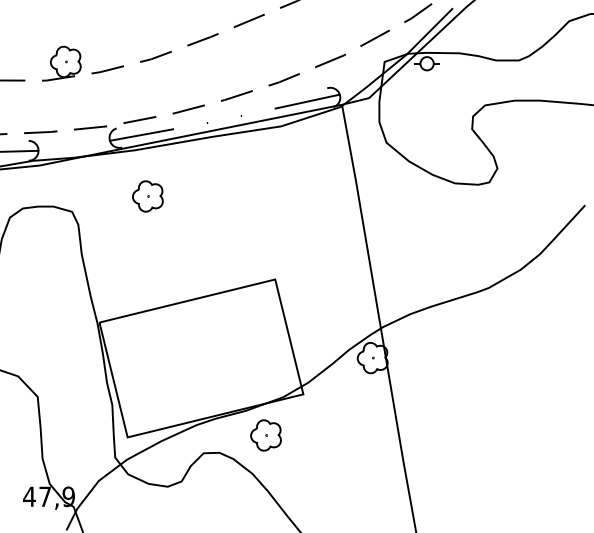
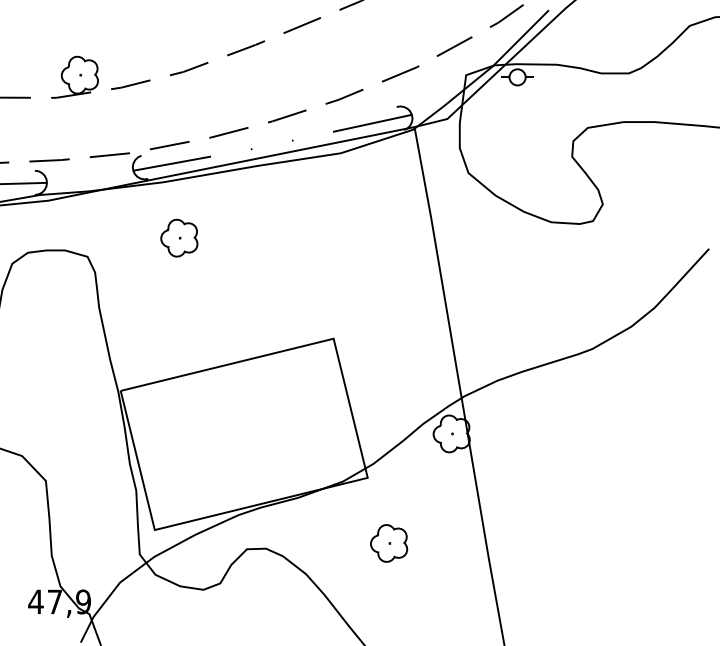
part: (265, 435) -> (388, 543), moved

